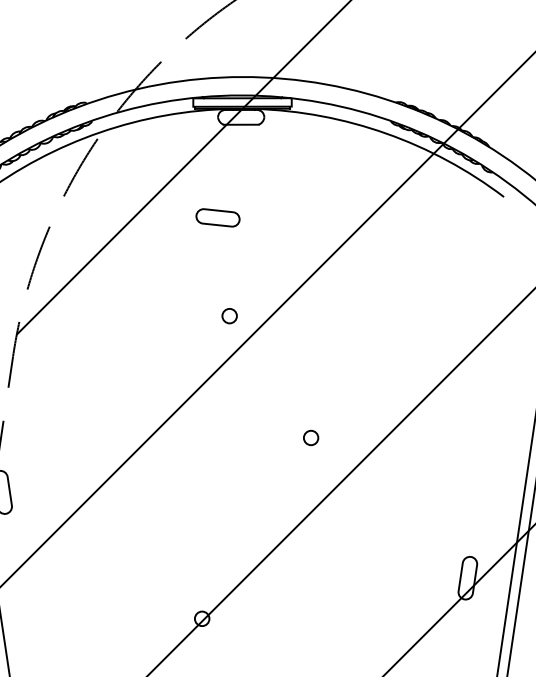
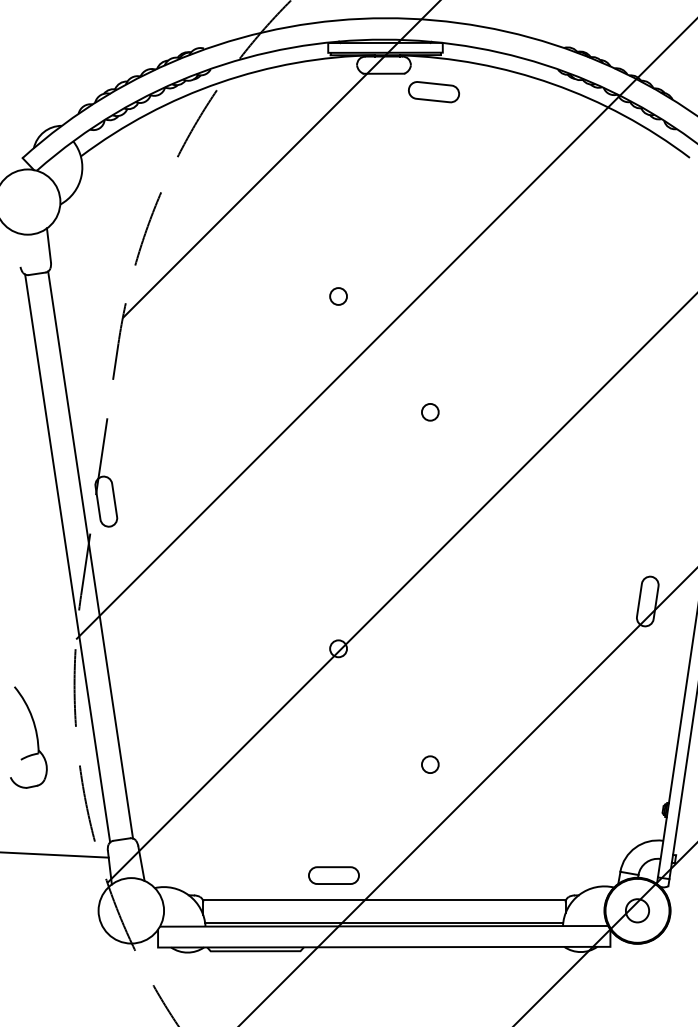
part: (218, 218) -> (434, 92), moved
circle: (229, 316) -> (338, 296), moved
circle: (311, 438) -> (430, 412), moved

